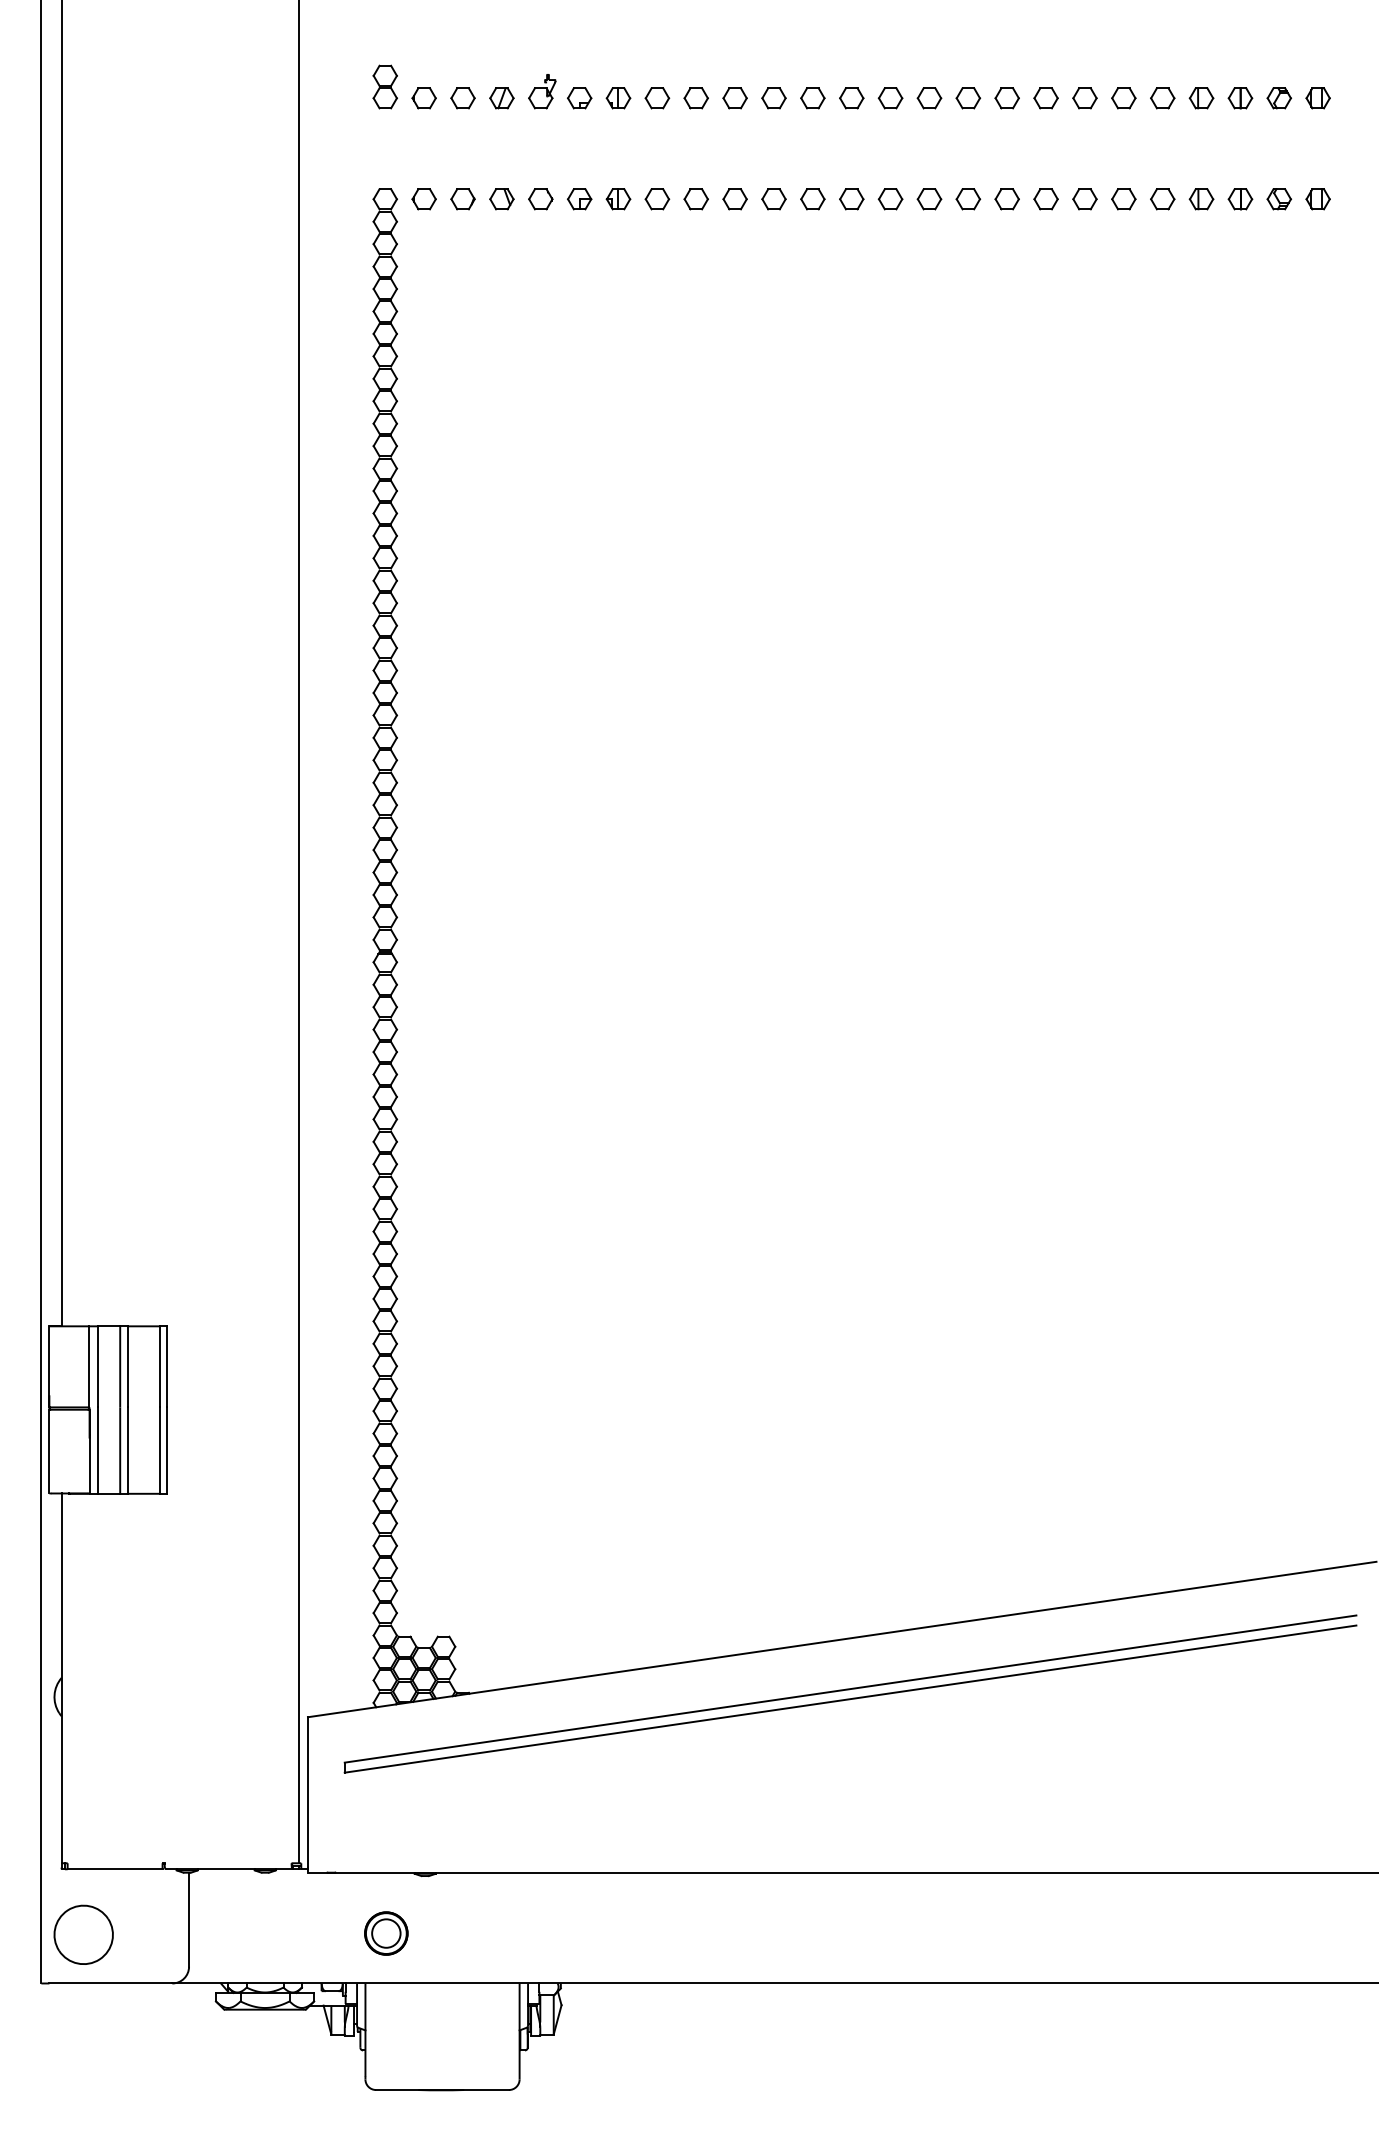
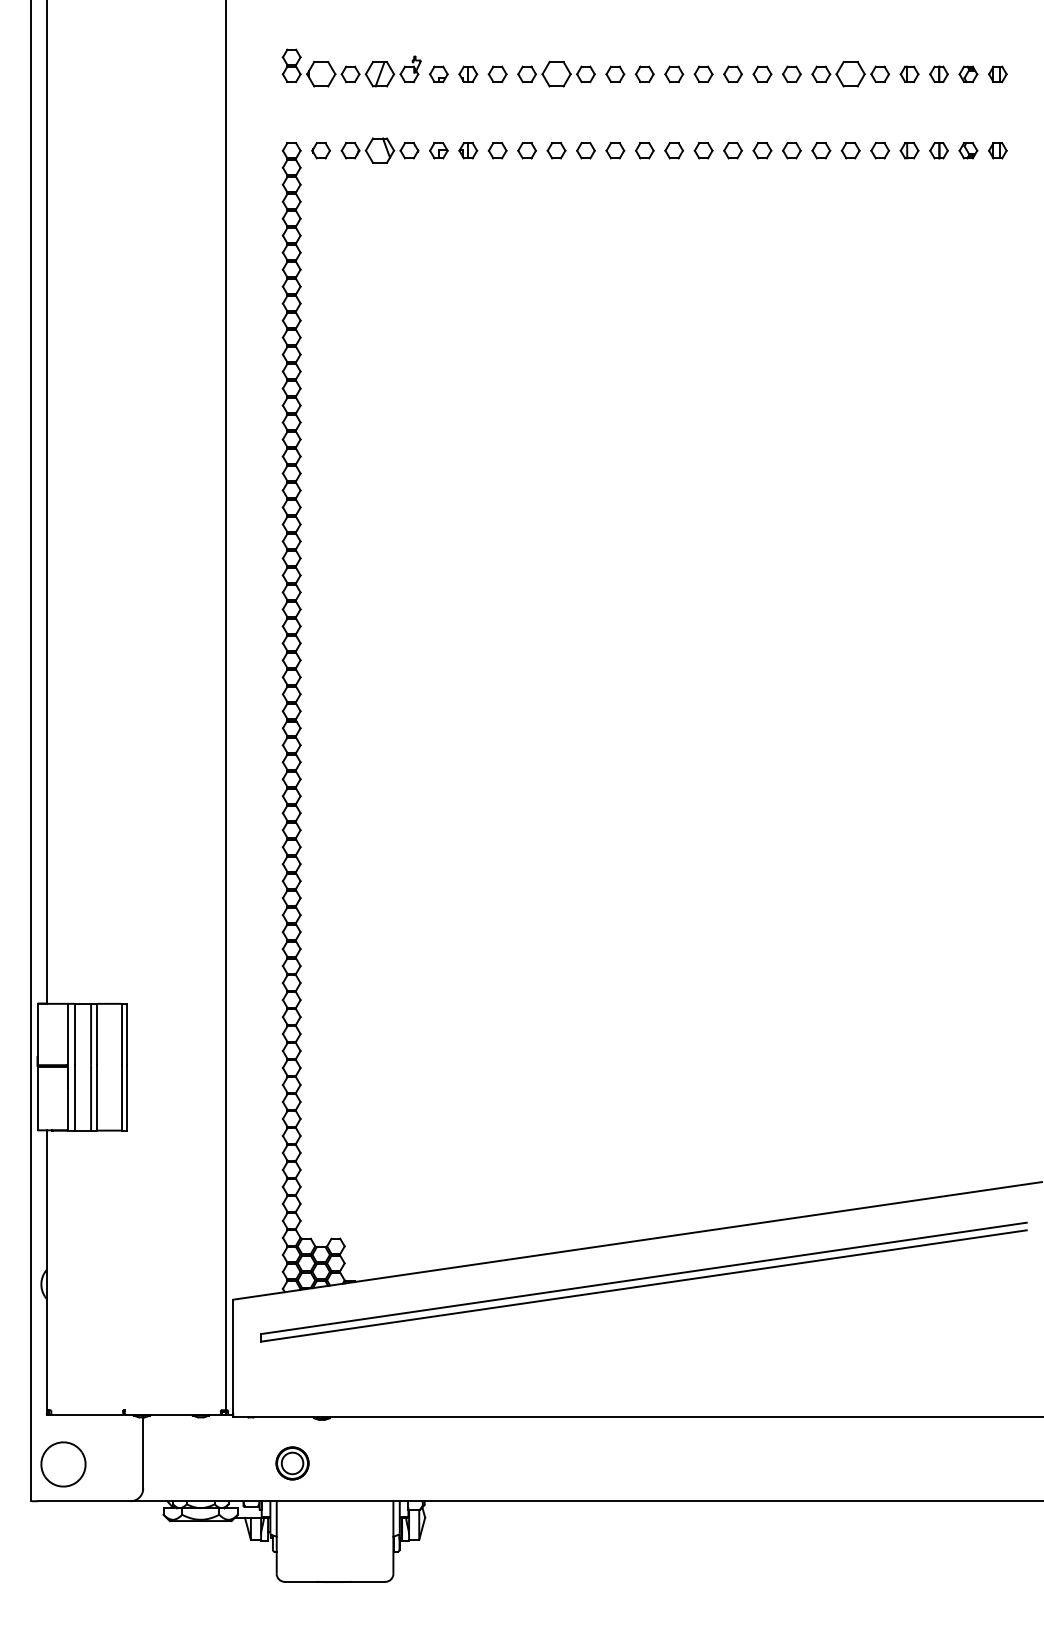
part: (423, 98) -> (320, 74), size x1.6
part: (501, 98) -> (379, 74), size x1.6
part: (734, 98) -> (556, 74), size x1.6
part: (1123, 98) -> (850, 74), size x1.6
part: (501, 199) -> (379, 150), size x1.6

